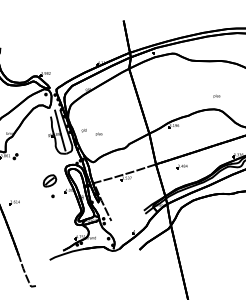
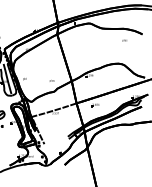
text: (216, 95) -> (124, 40), moved
text: (98, 133) -> (51, 80), moved

